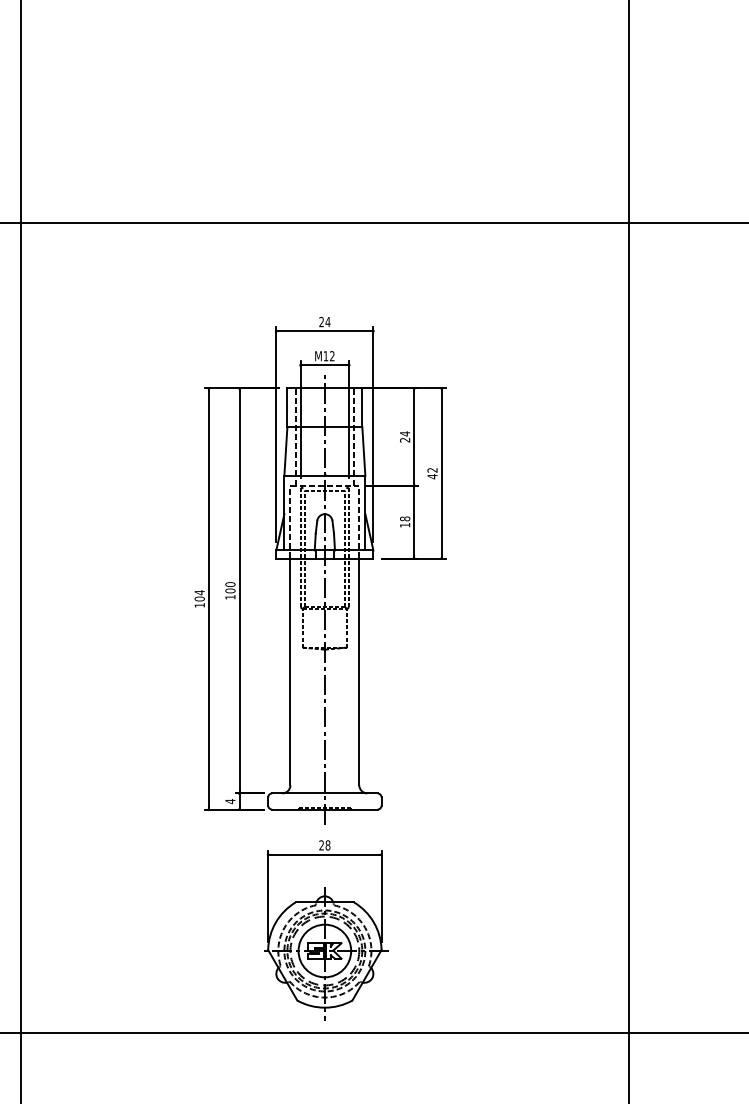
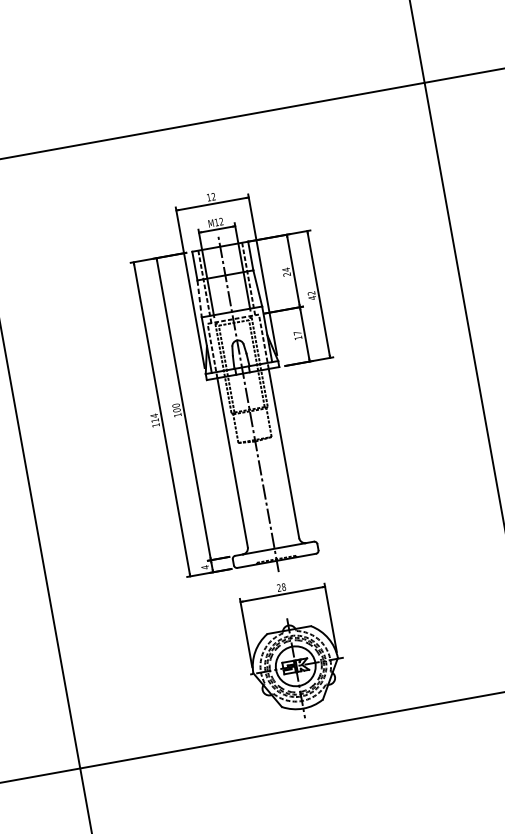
text: (324, 321) -> (210, 196), 24 -> 12
line: (285, 451) -> (199, 299), solid -> dashed
text: (405, 518) -> (297, 332), 18 -> 17
text: (199, 598) -> (154, 420), 104 -> 114

